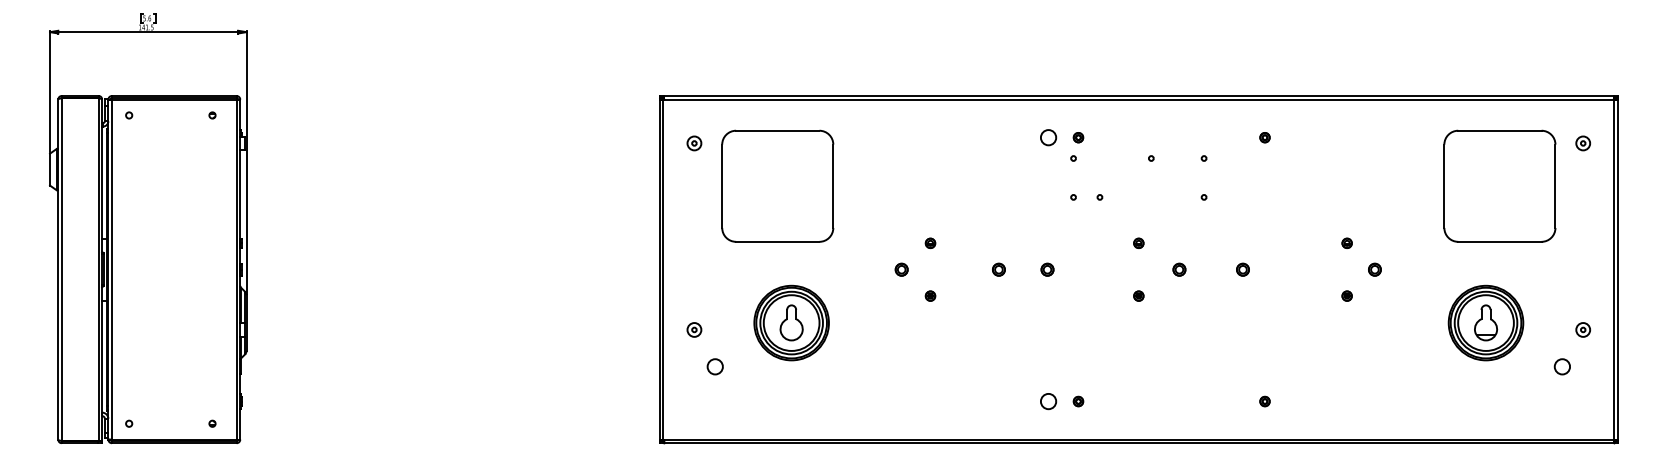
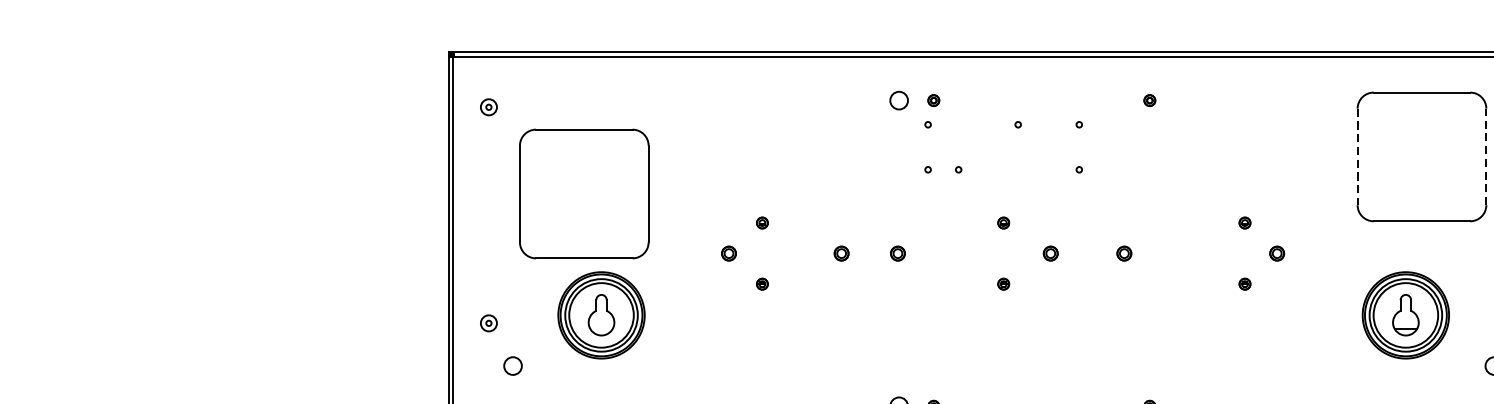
part: (777, 185) -> (583, 193), moved
line: (1444, 186) -> (1357, 157), solid -> dashed
line: (1555, 186) -> (1486, 157), solid -> dashed

